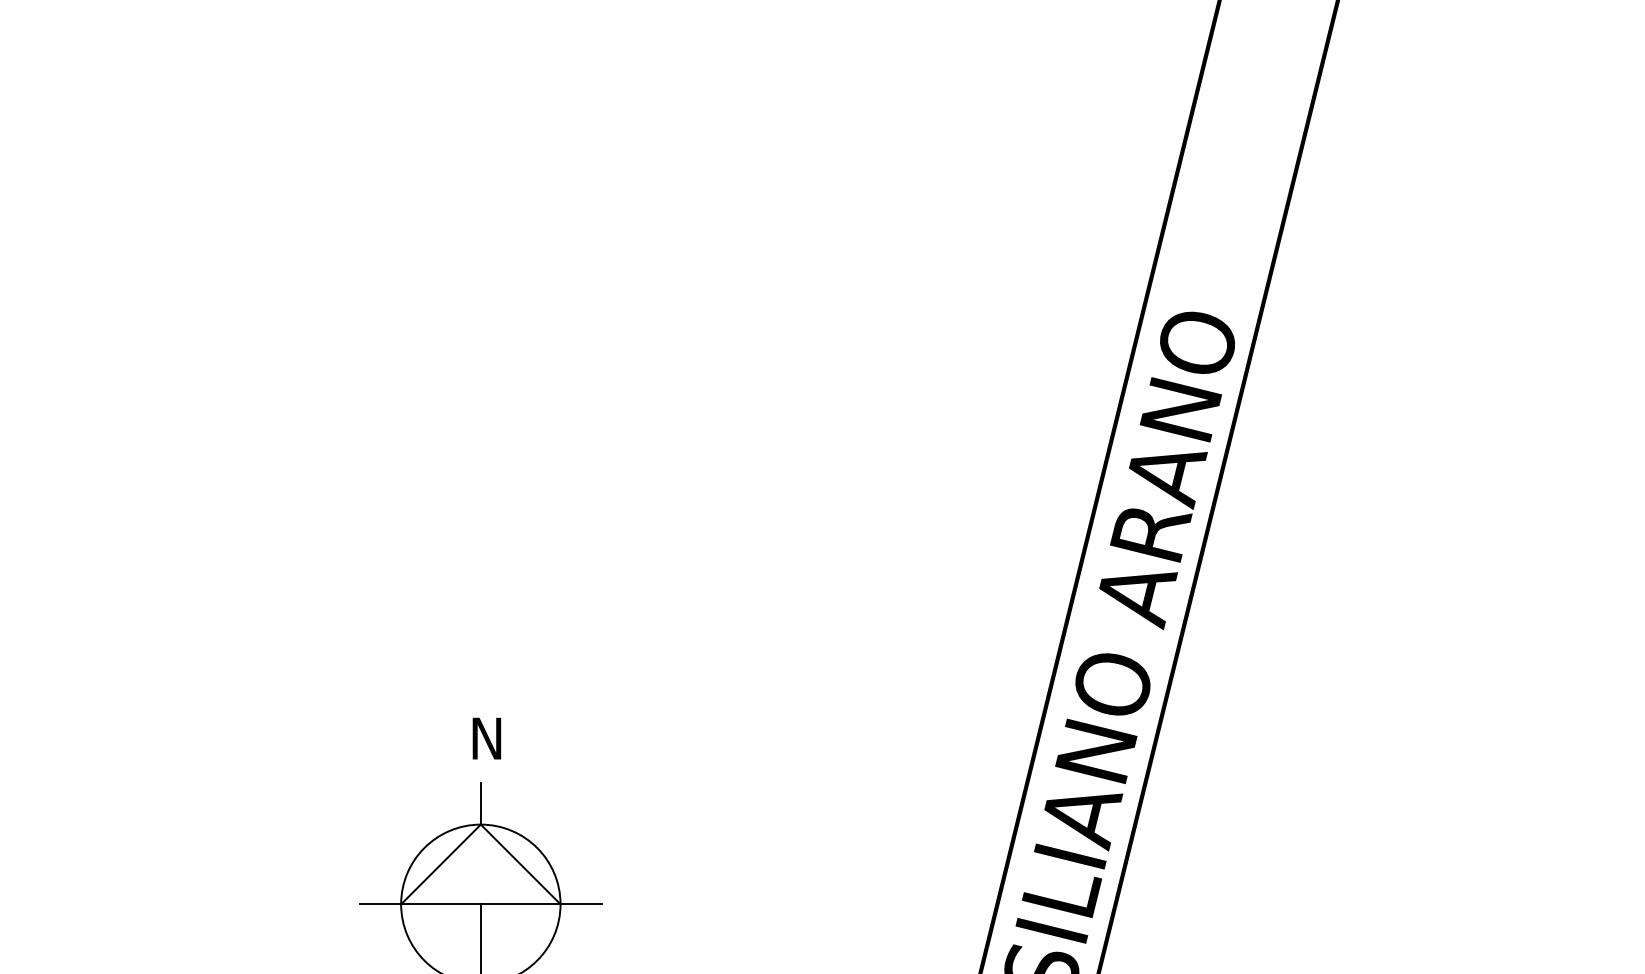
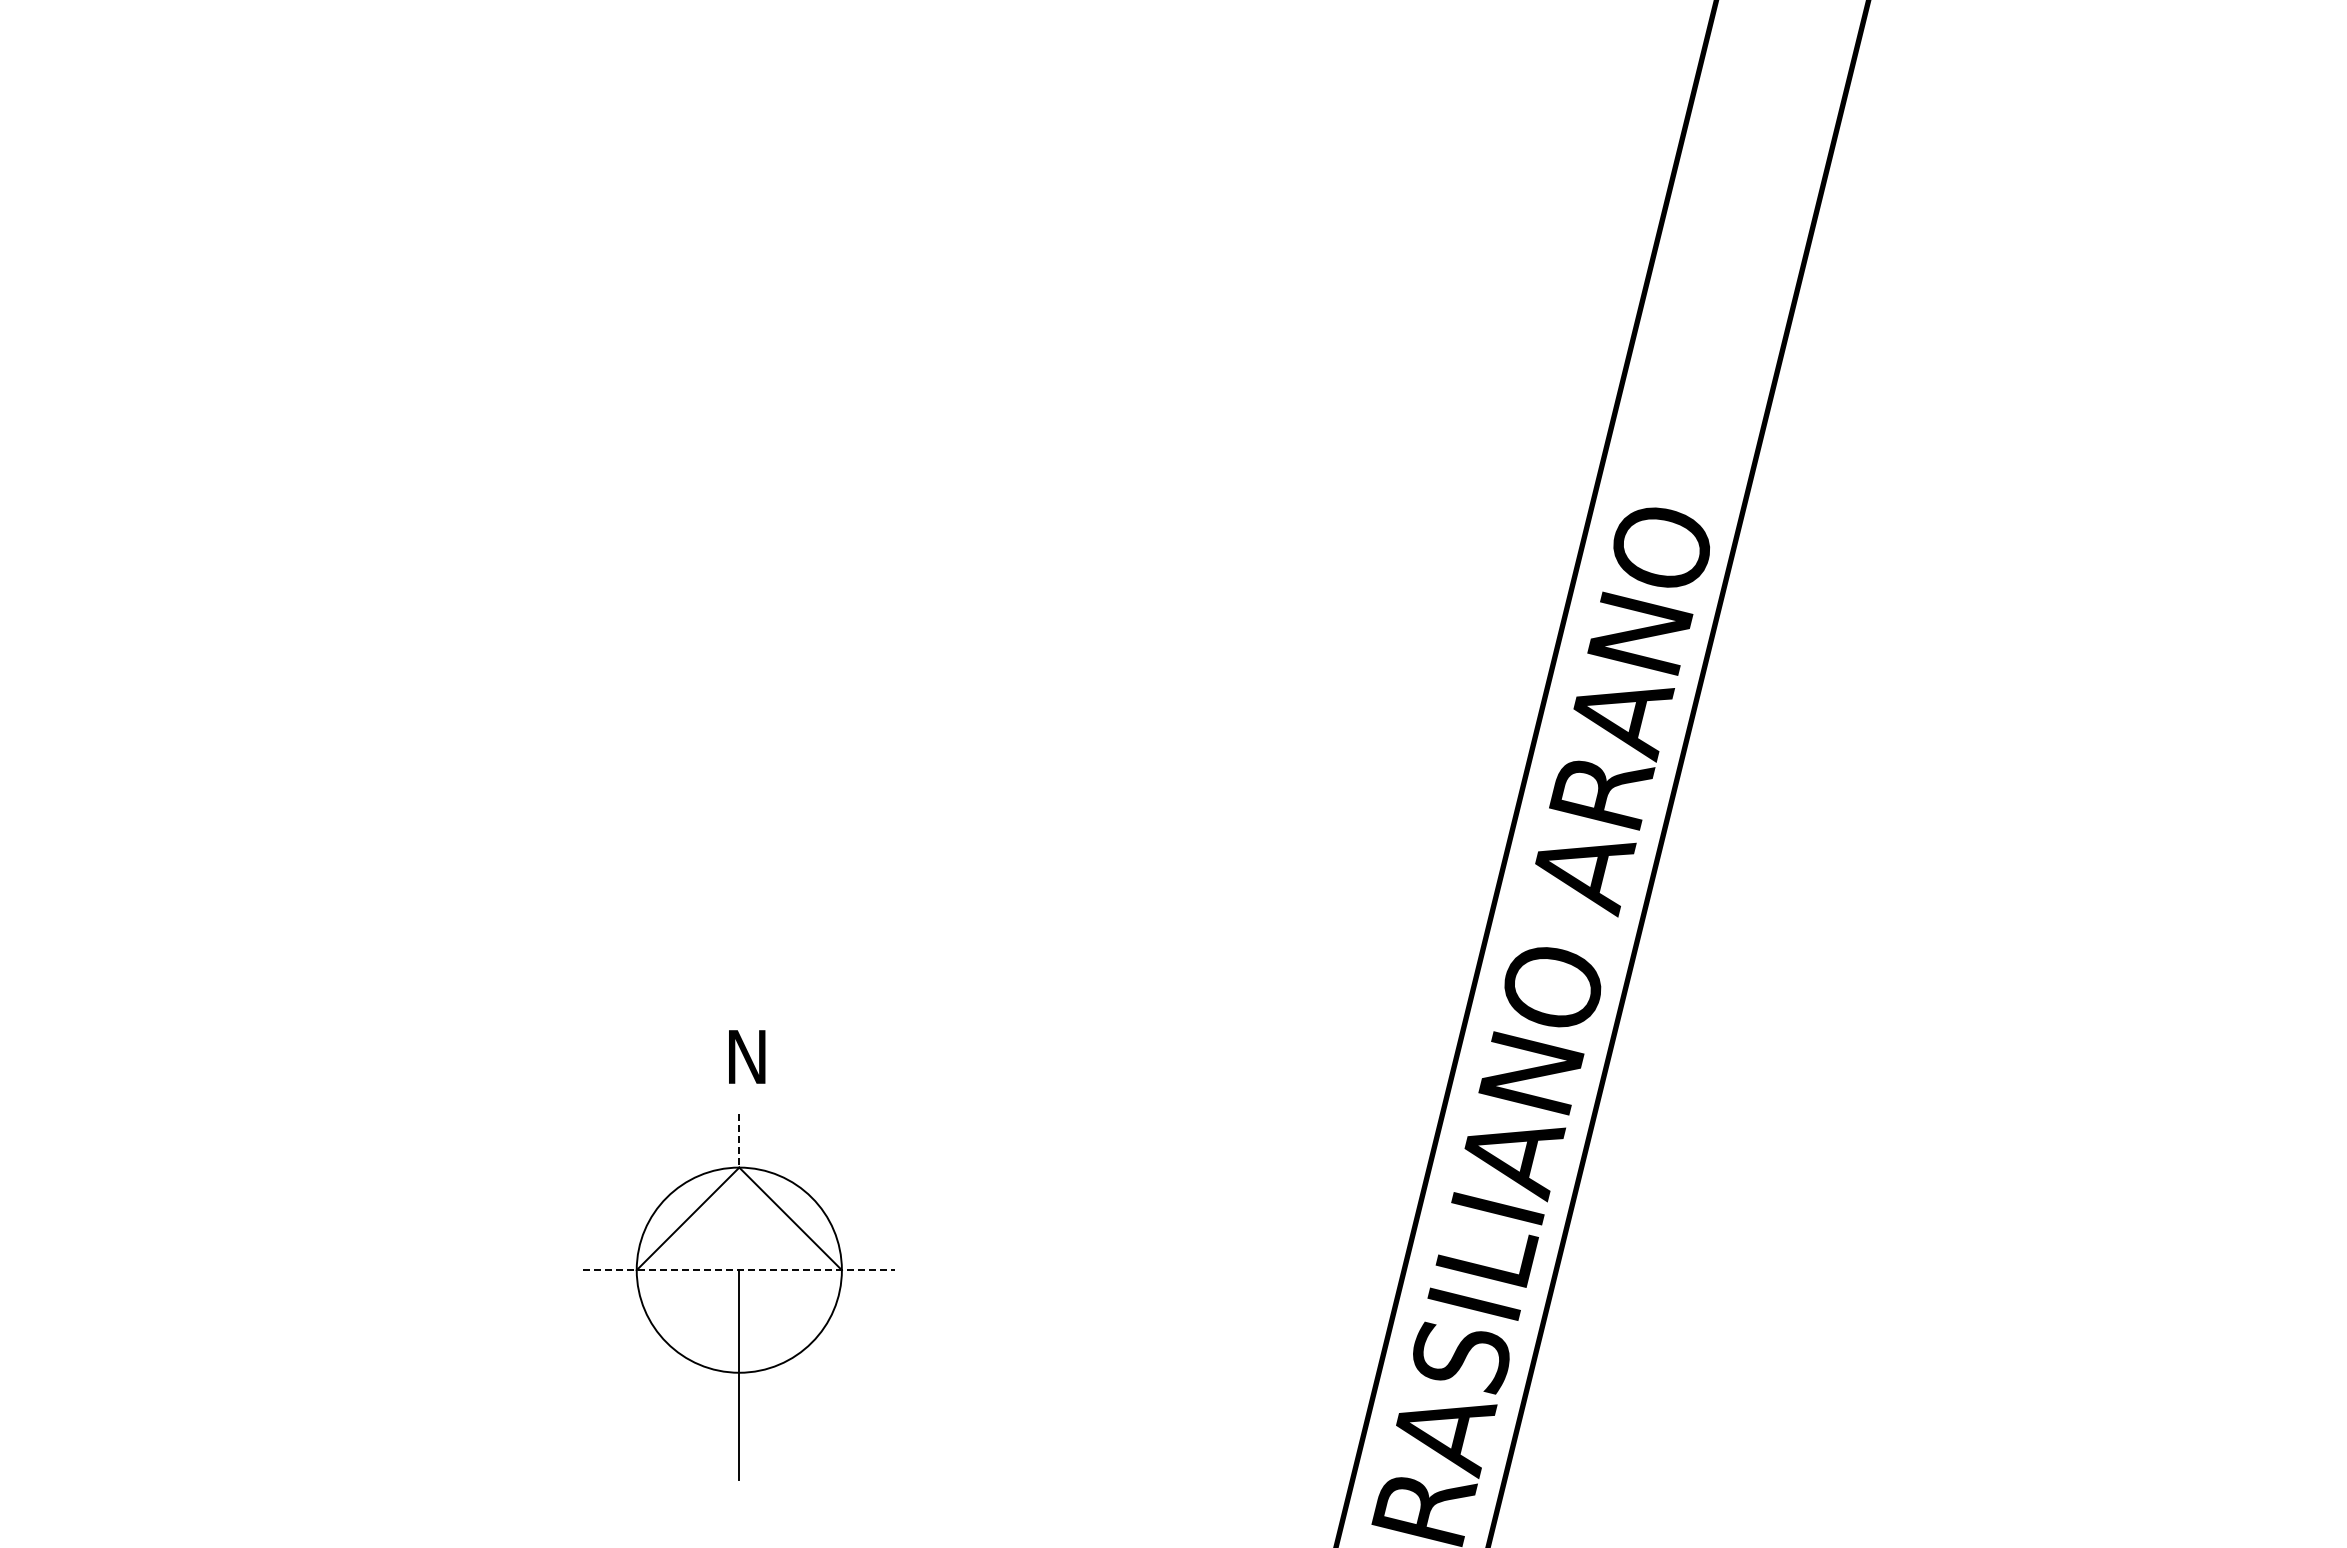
line: (480, 803) -> (739, 1140), solid -> dashed
line: (480, 904) -> (739, 1270), solid -> dashed

